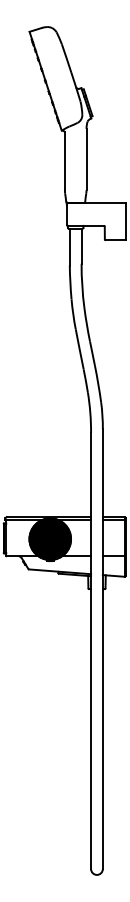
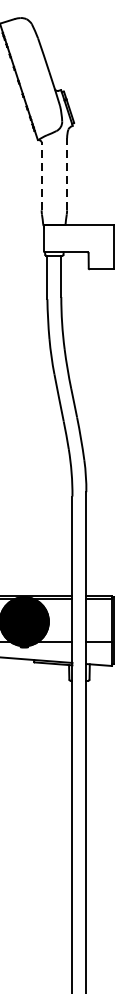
line: (86, 159) -> (67, 174), solid -> dashed
line: (64, 161) -> (41, 176), solid -> dashed

